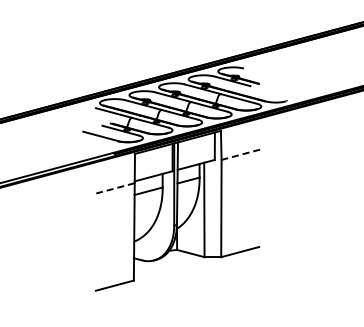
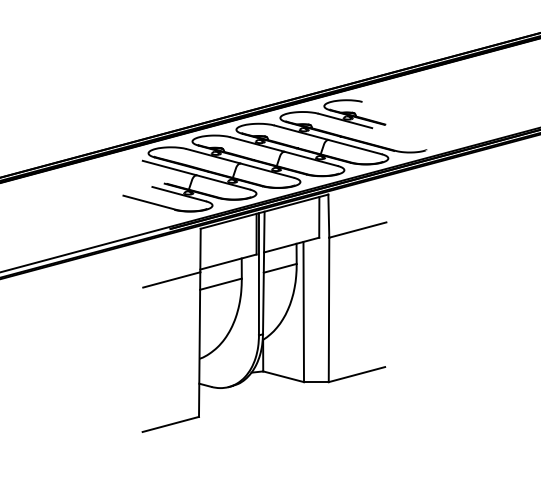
line: (240, 154) -> (357, 229), dashed -> solid
line: (115, 188) -> (171, 280), dashed -> solid

